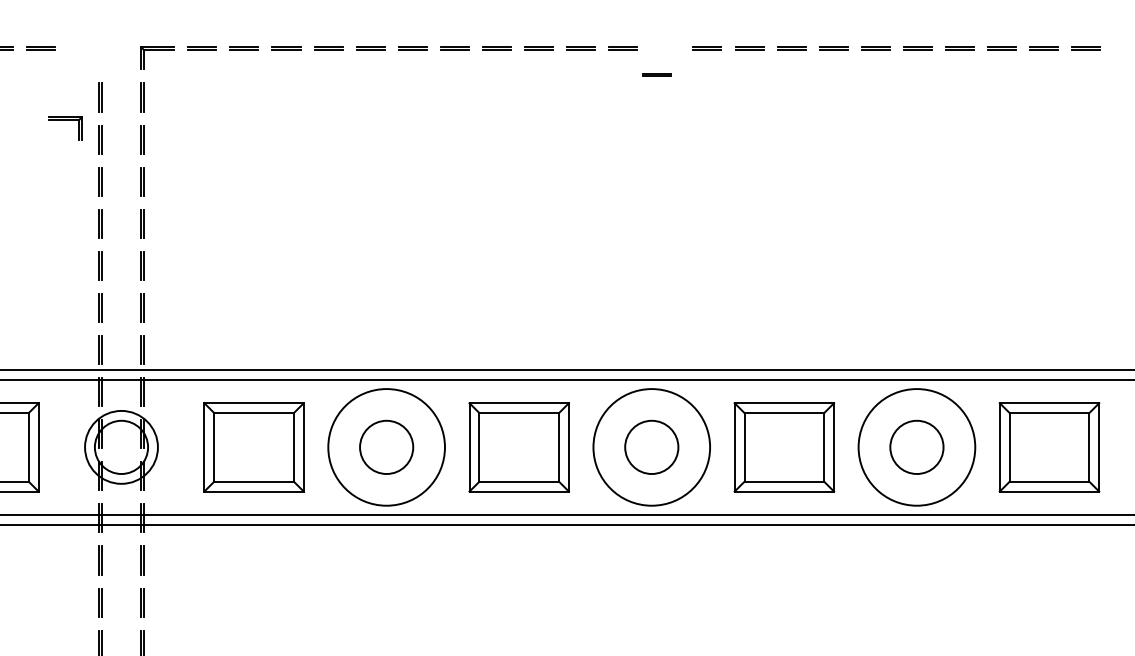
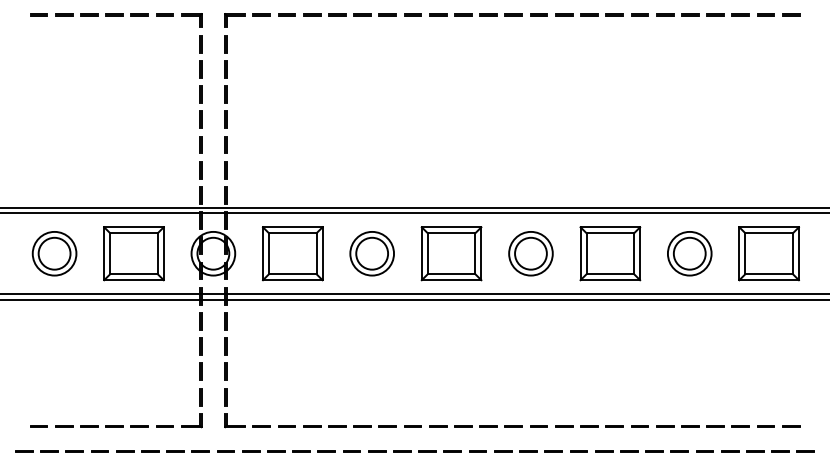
line: (656, 74) -> (538, 14), moved
part: (64, 128) -> (191, 20), moved
circle: (387, 446) -> (372, 253), size x0.62
circle: (651, 446) -> (530, 253), size x0.62
circle: (916, 446) -> (689, 253), size x0.62

